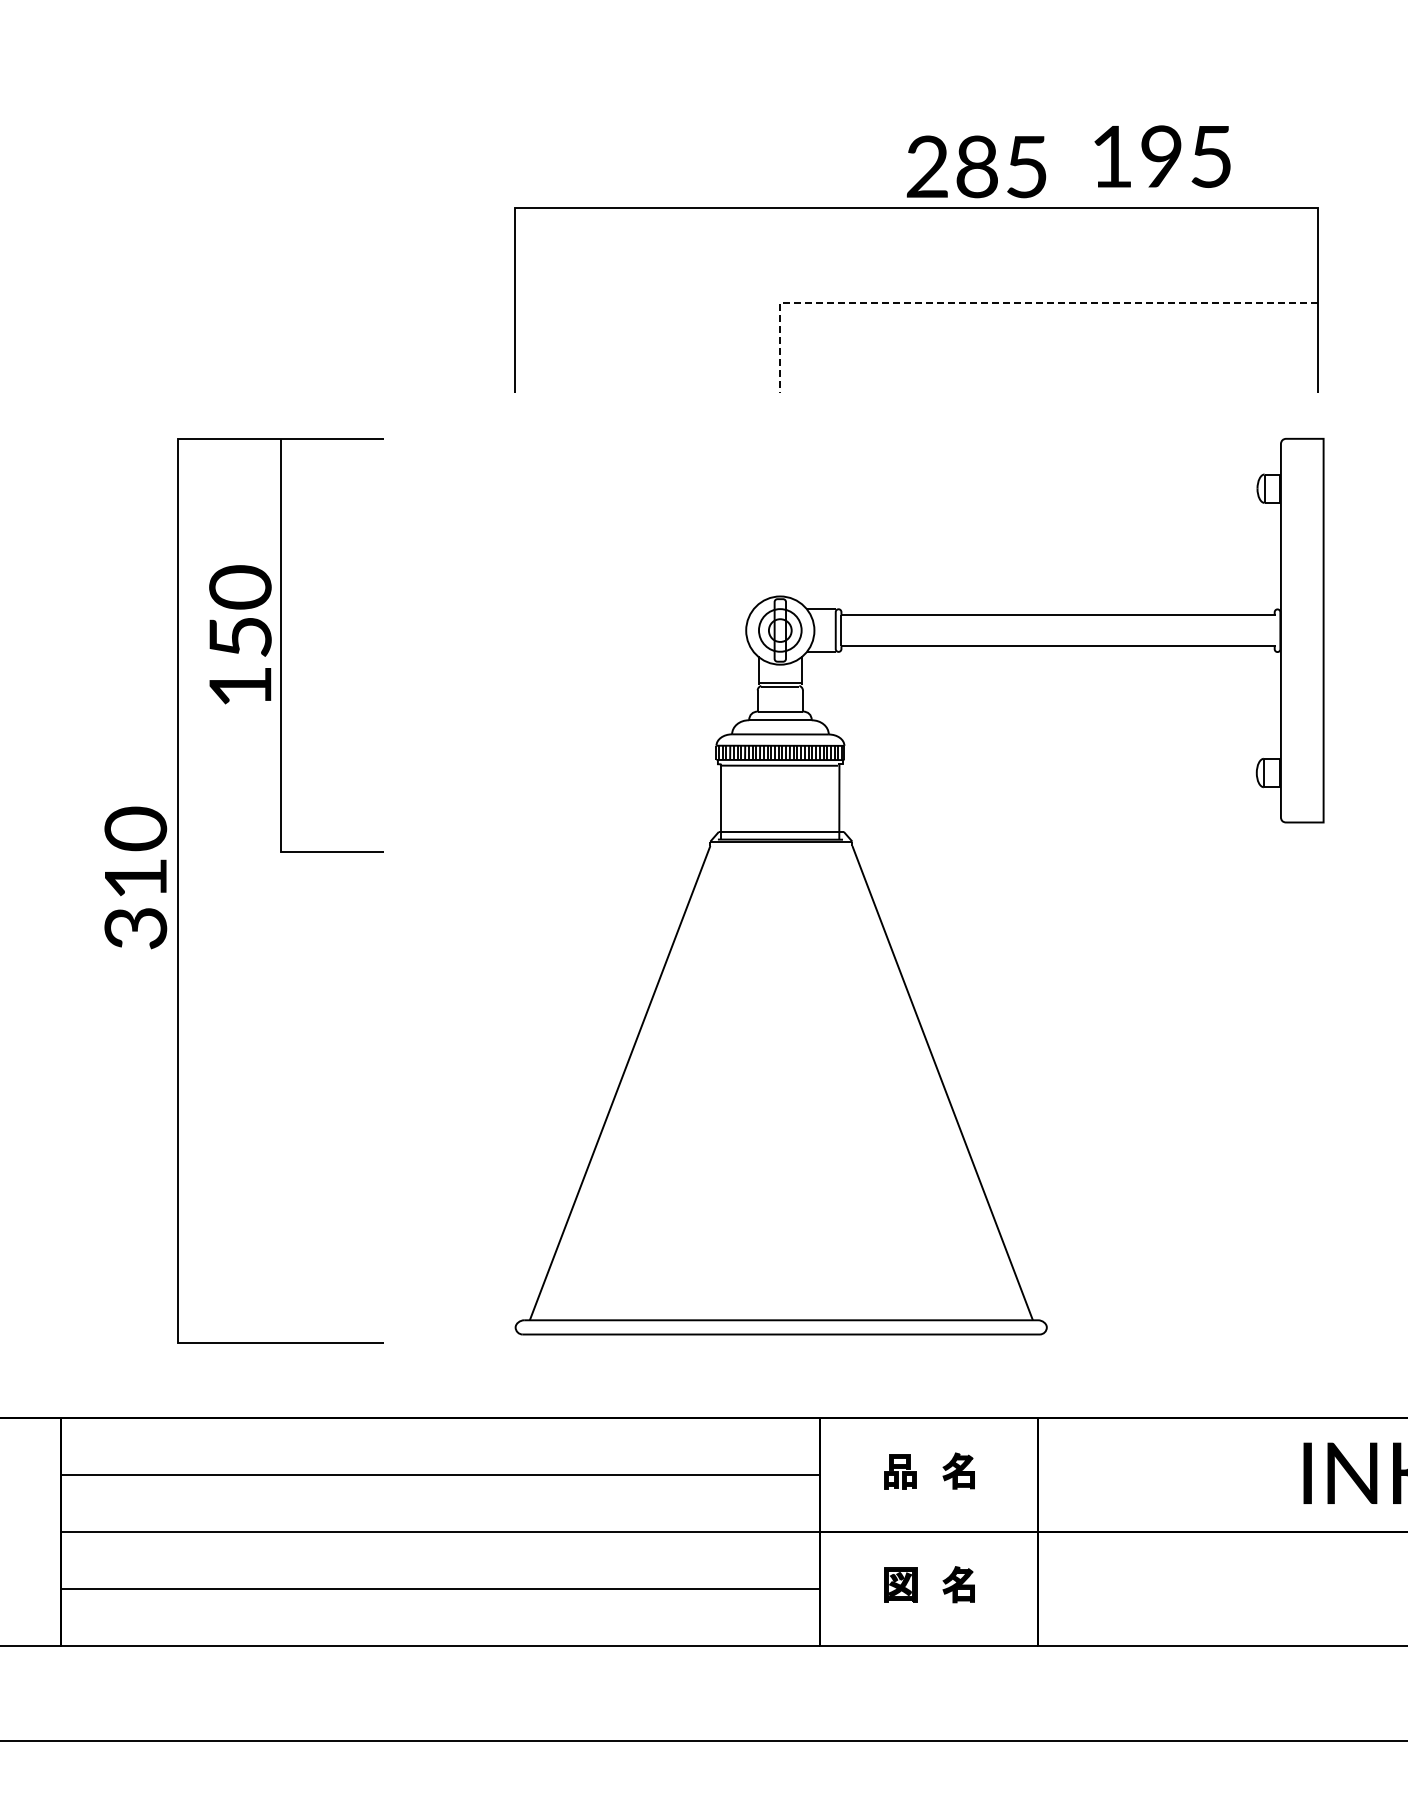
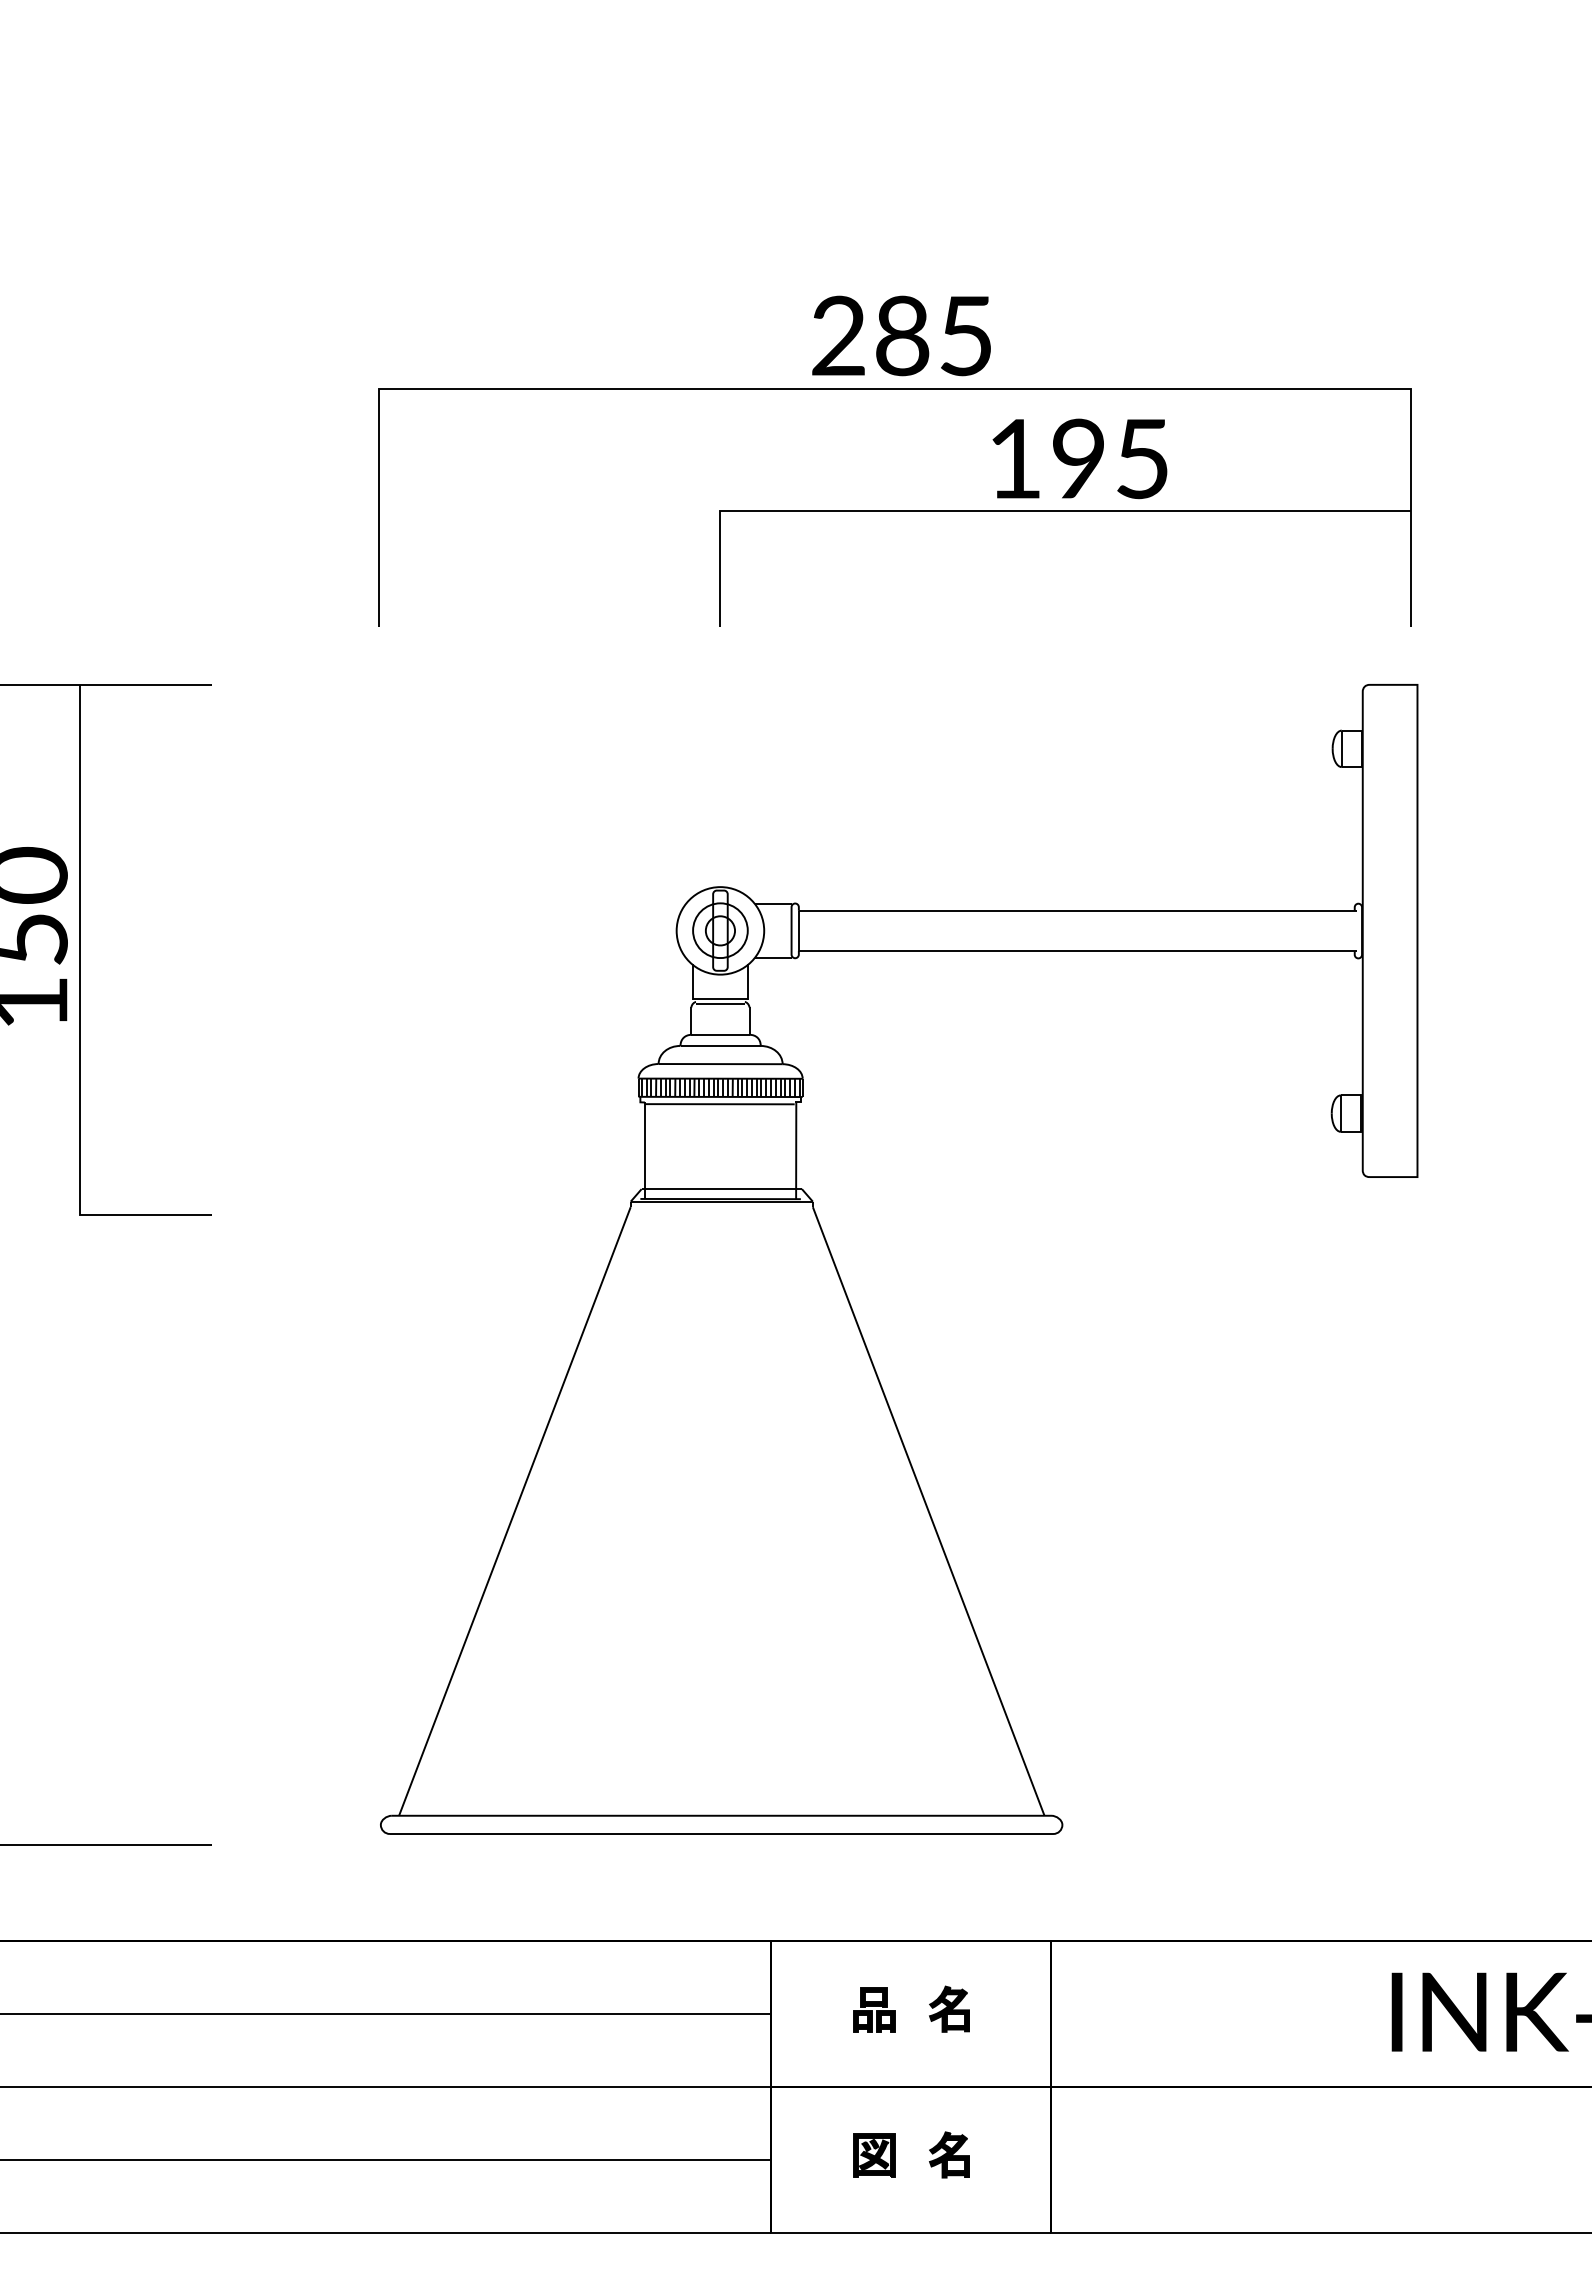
text: (1162, 156) -> (1079, 458), moved
text: (976, 166) -> (901, 335), moved
line: (1002, 303) -> (1005, 511), dashed -> solid

